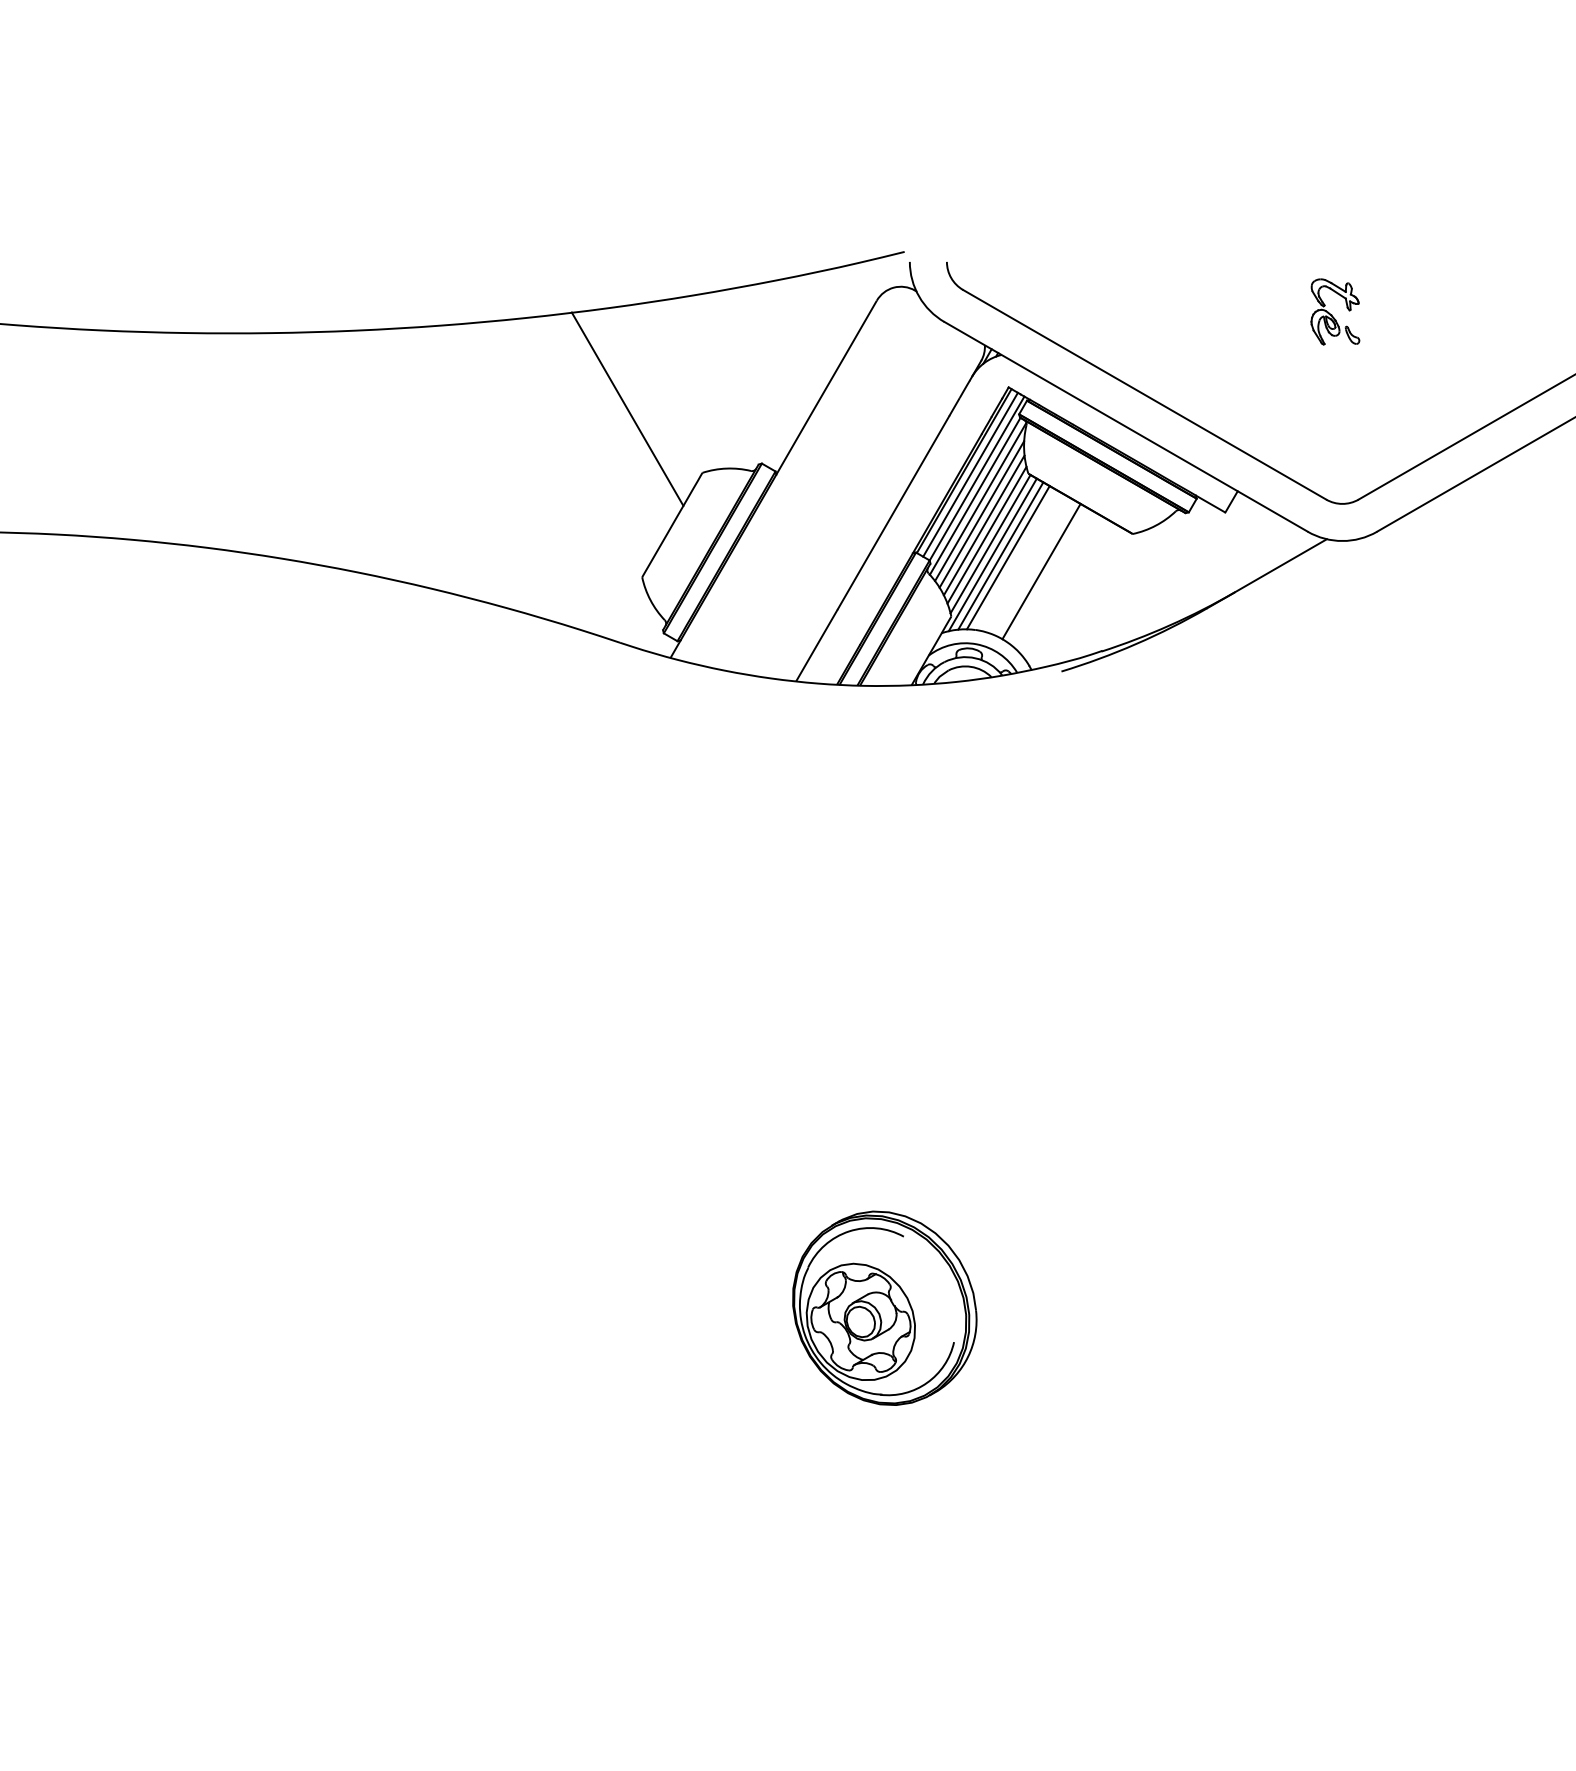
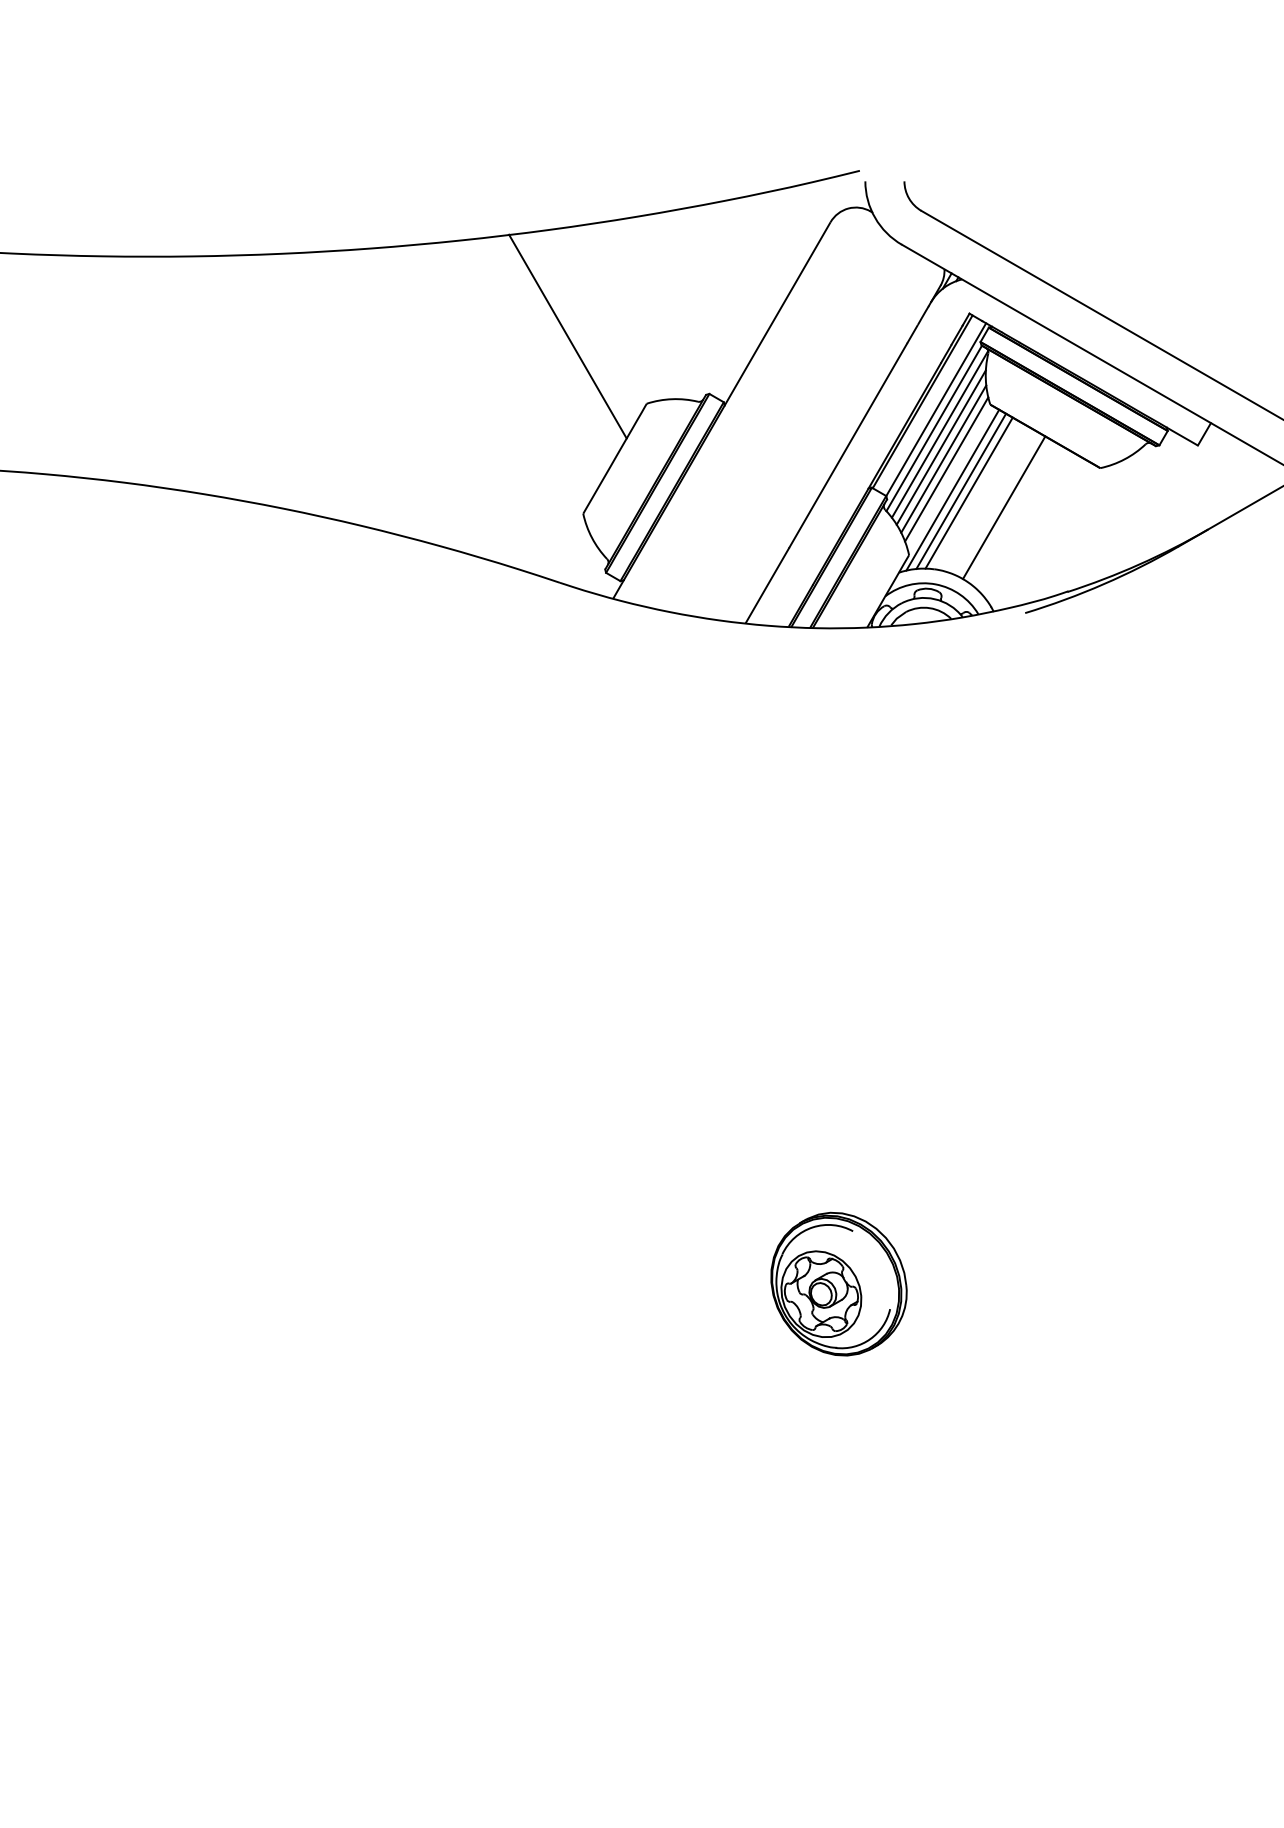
line: (970, 474) -> (929, 405), removed
line: (990, 544) -> (950, 479), removed
part: (884, 1307) -> (838, 1283), size x0.7

